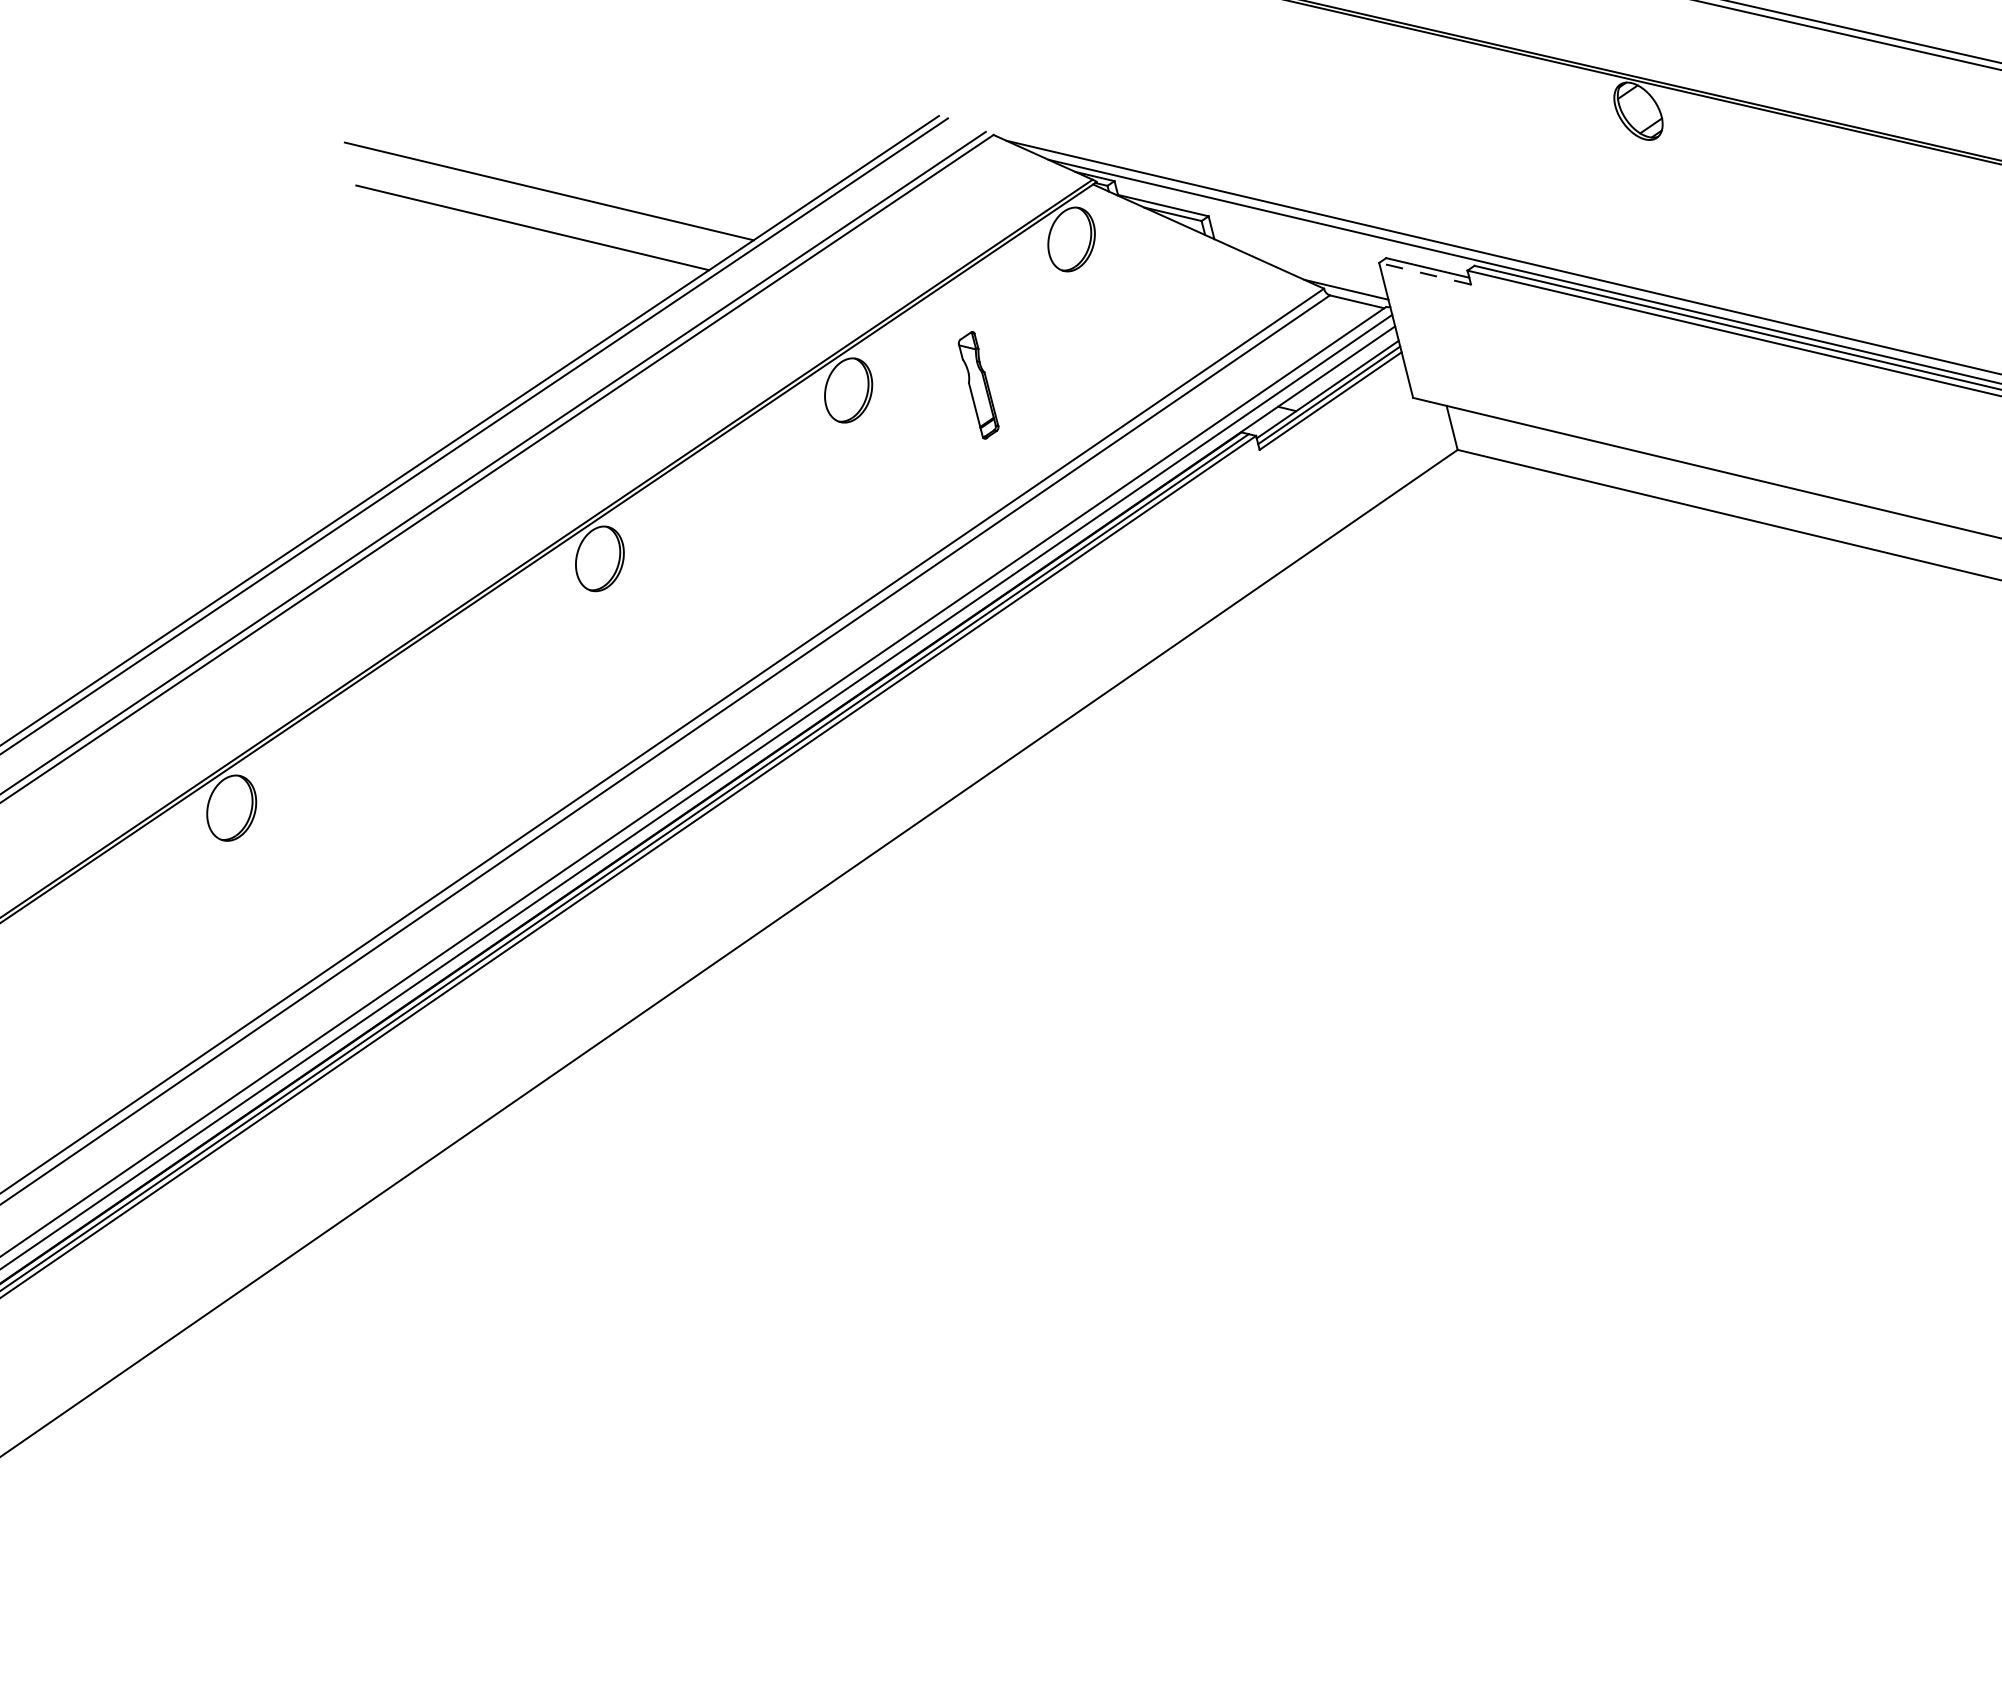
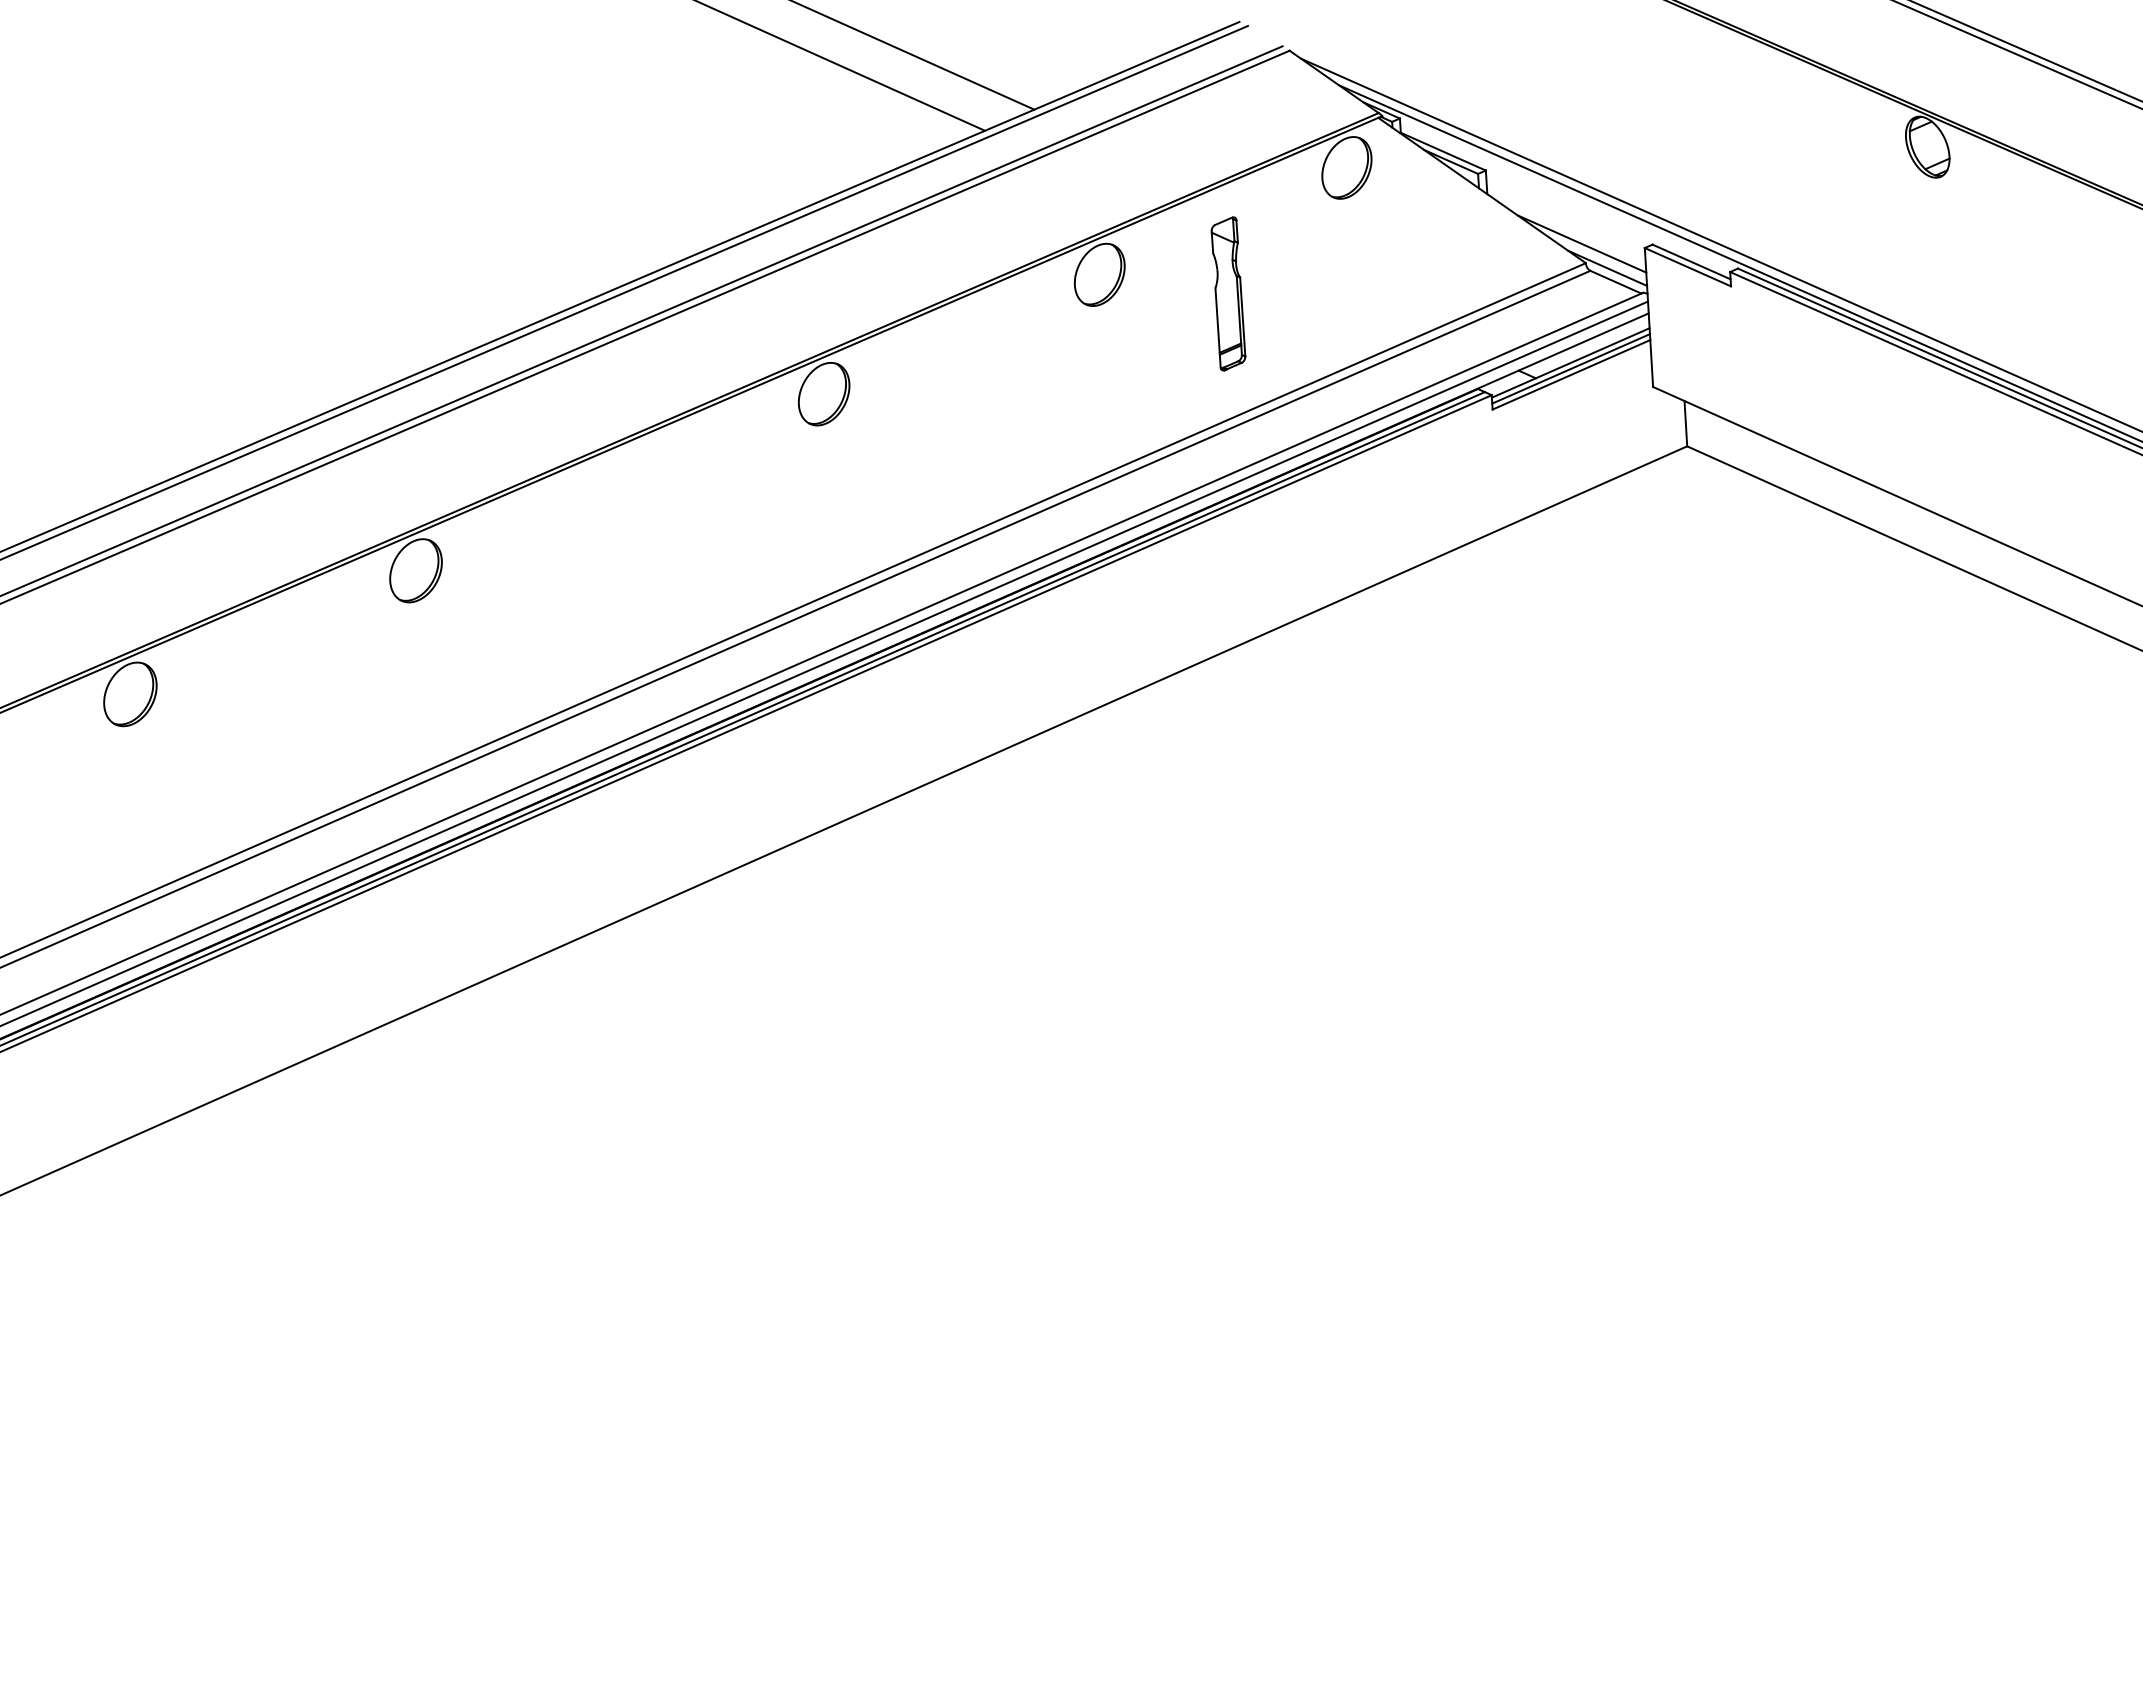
line: (1316, 270) -> (1581, 243), added
line: (1424, 274) -> (1687, 267), dashed -> solid
part: (978, 384) -> (1228, 293), size x1.43

